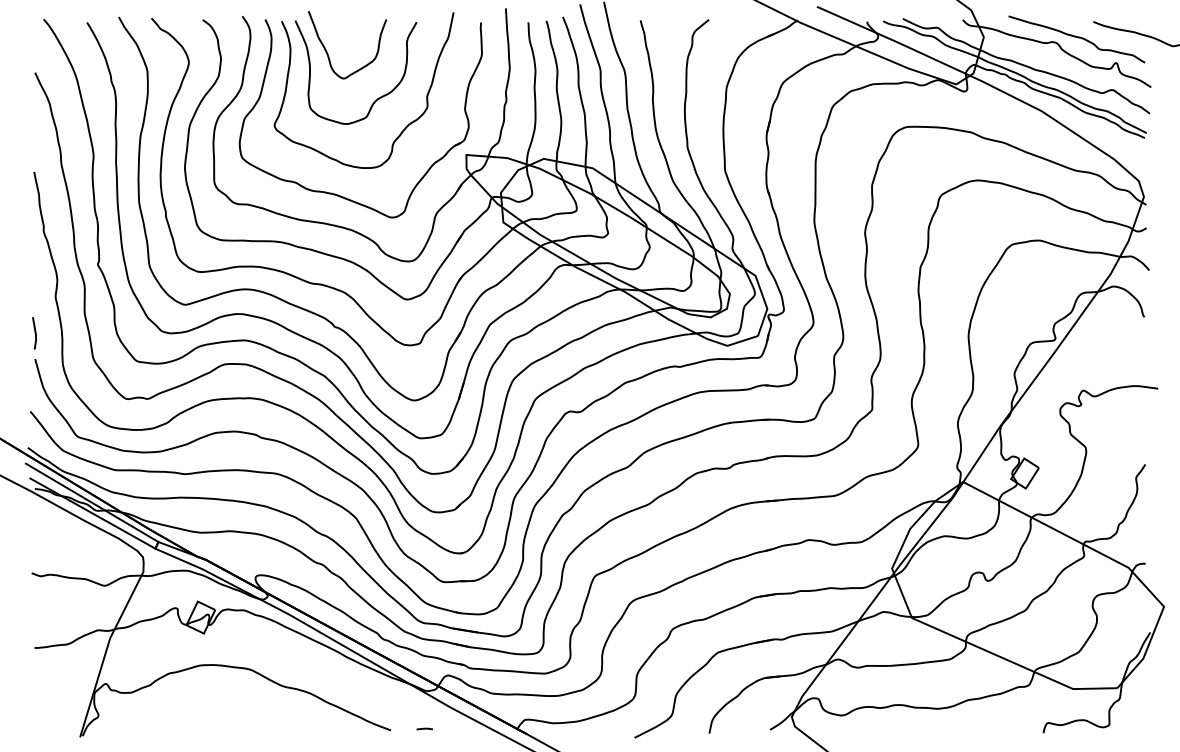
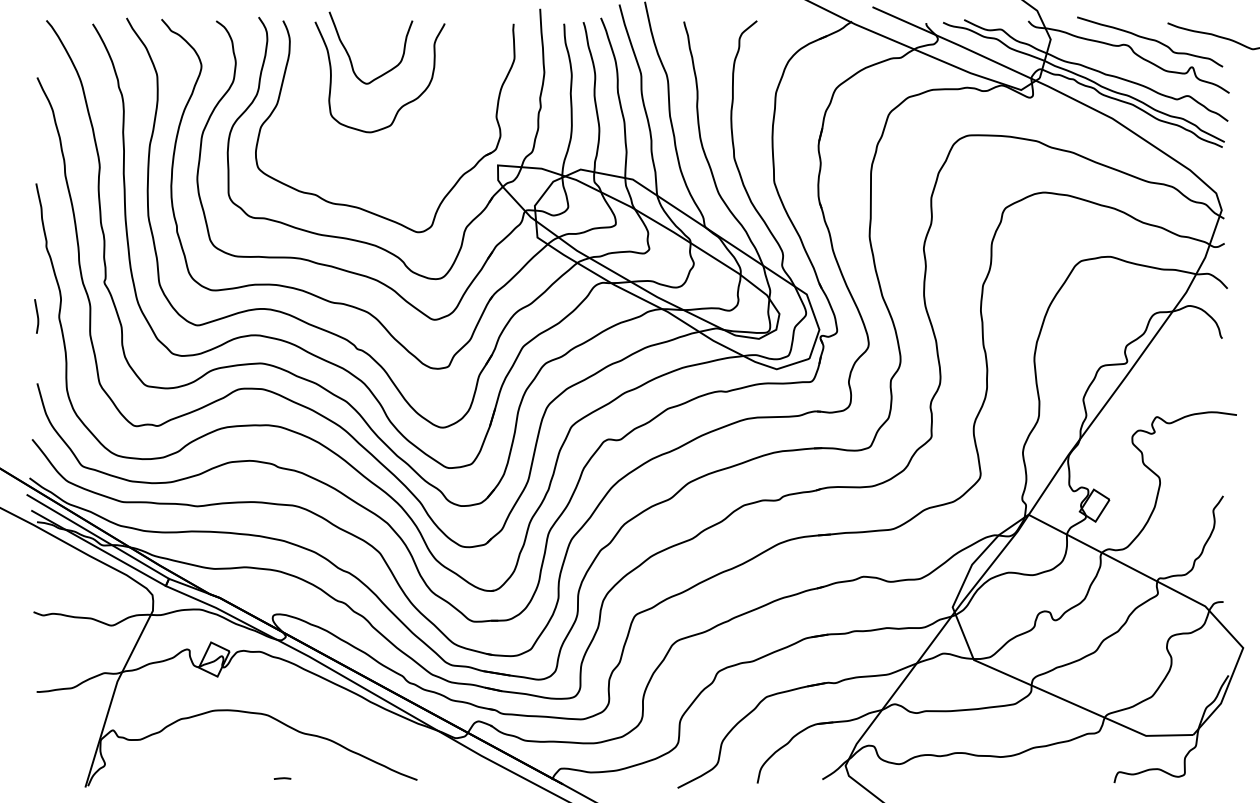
curve: (405, 126) -> (432, 134), removed
curve: (34, 333) -> (36, 316), moved
line: (424, 728) -> (282, 778), moved

